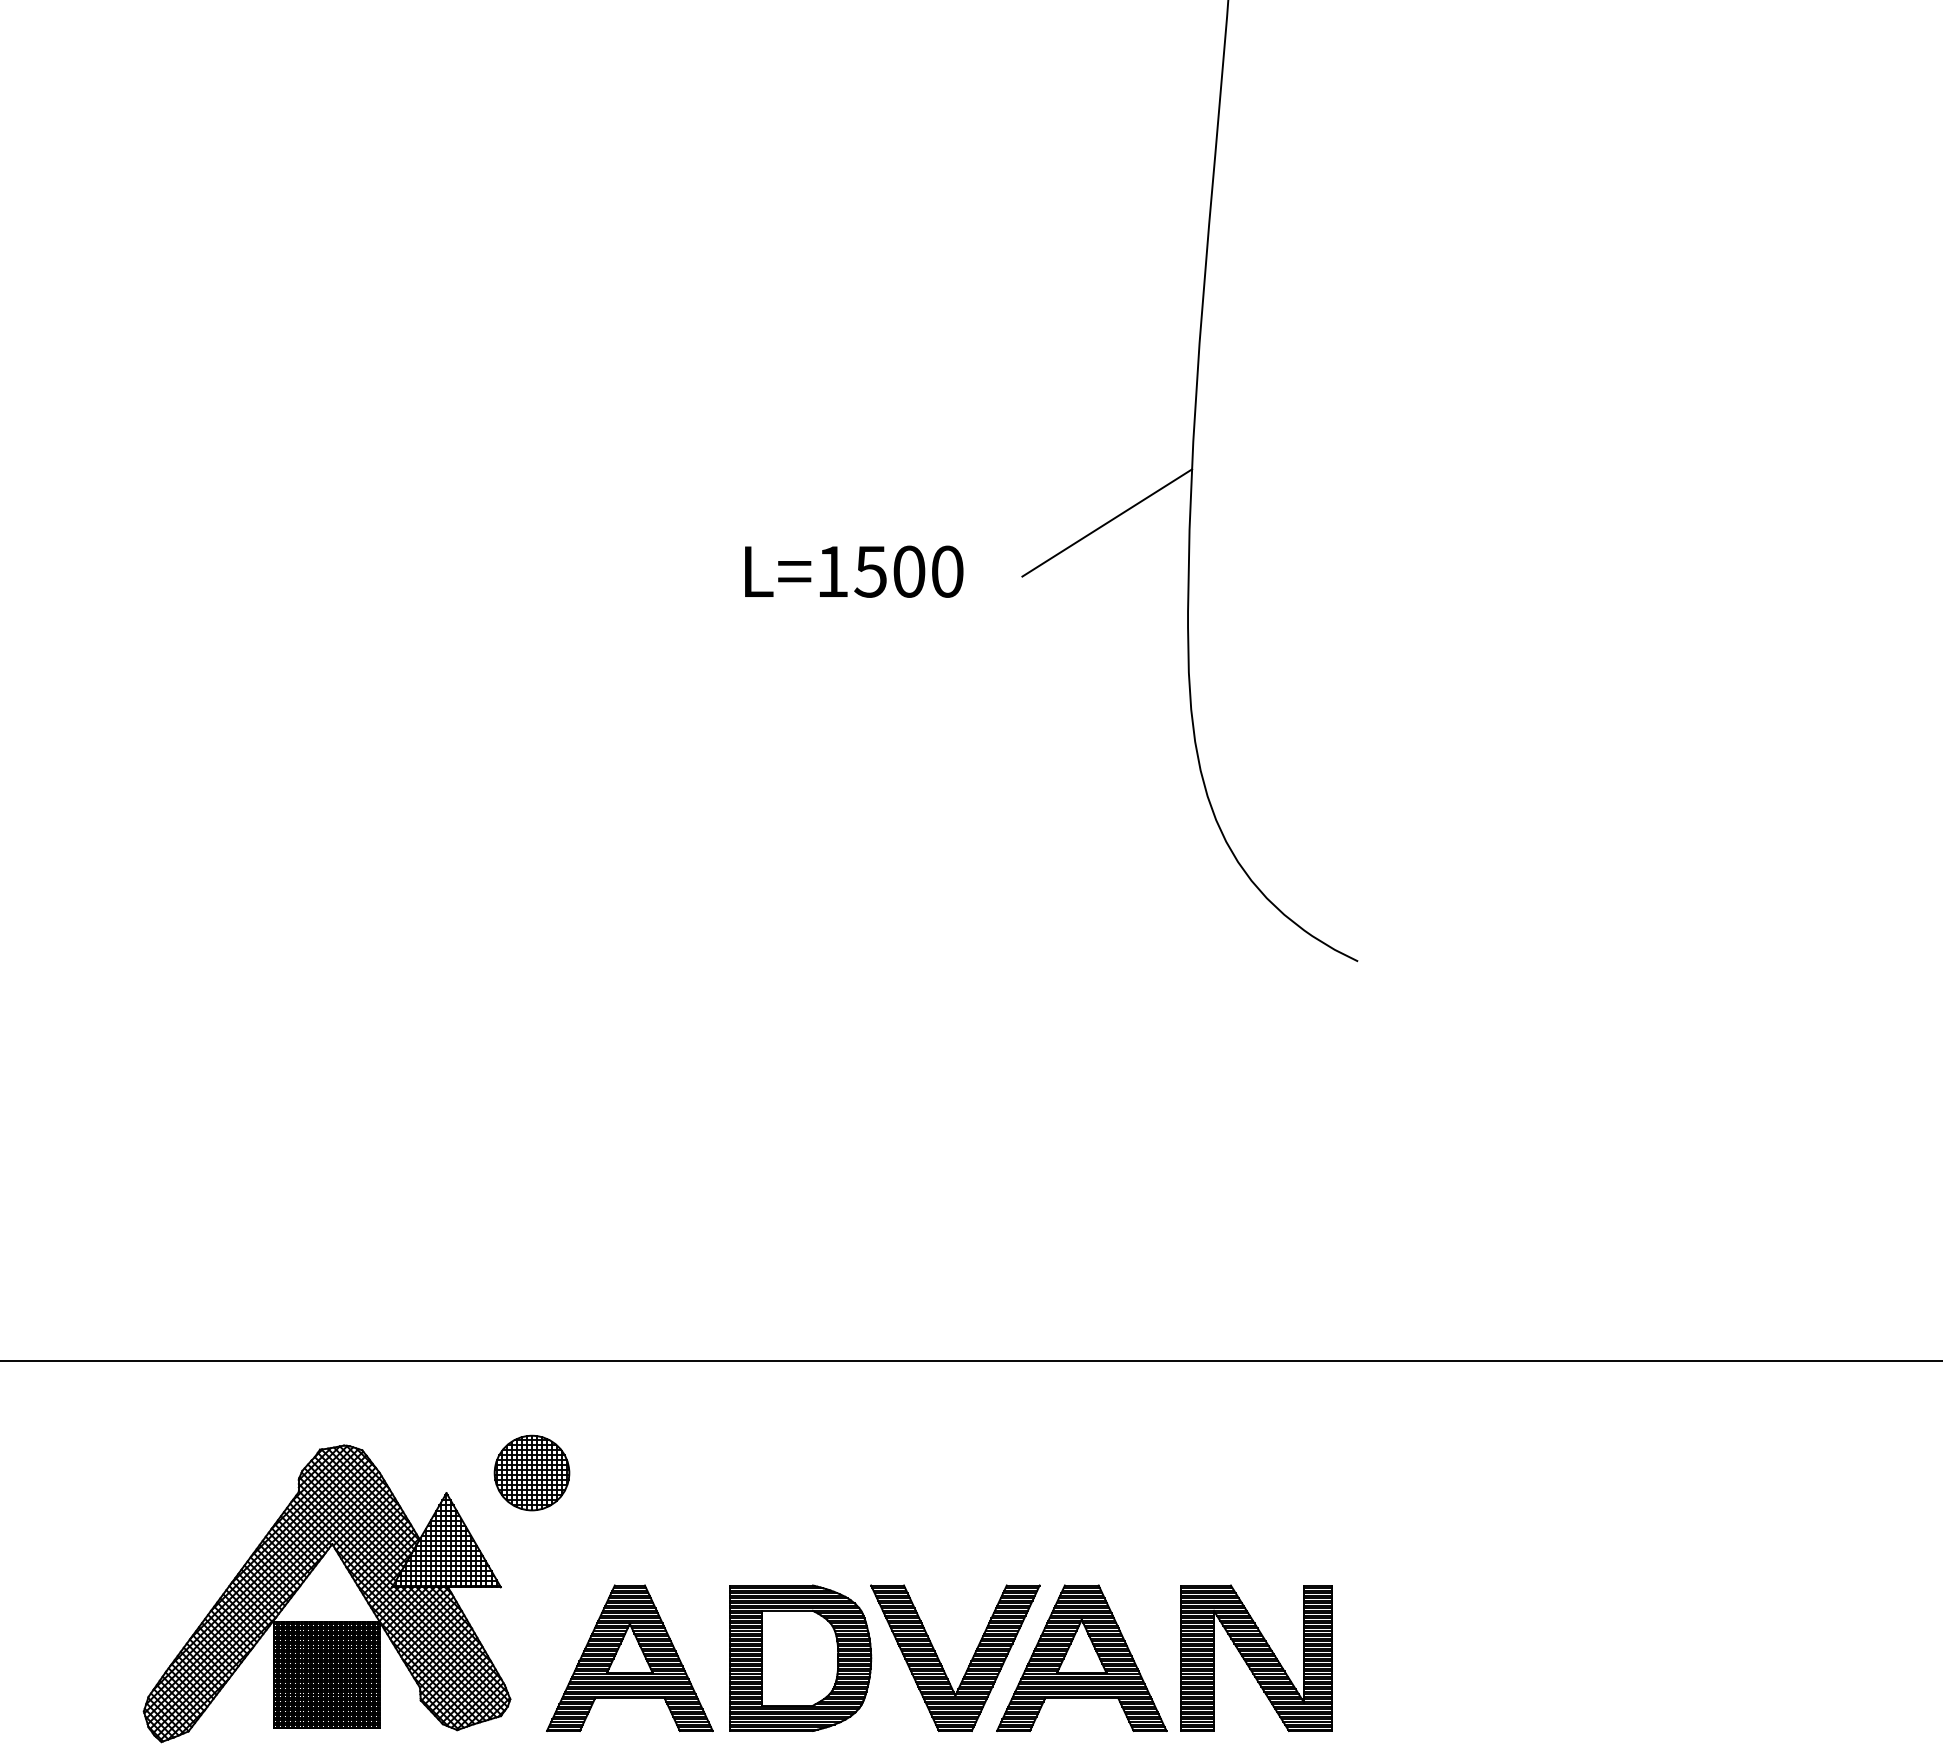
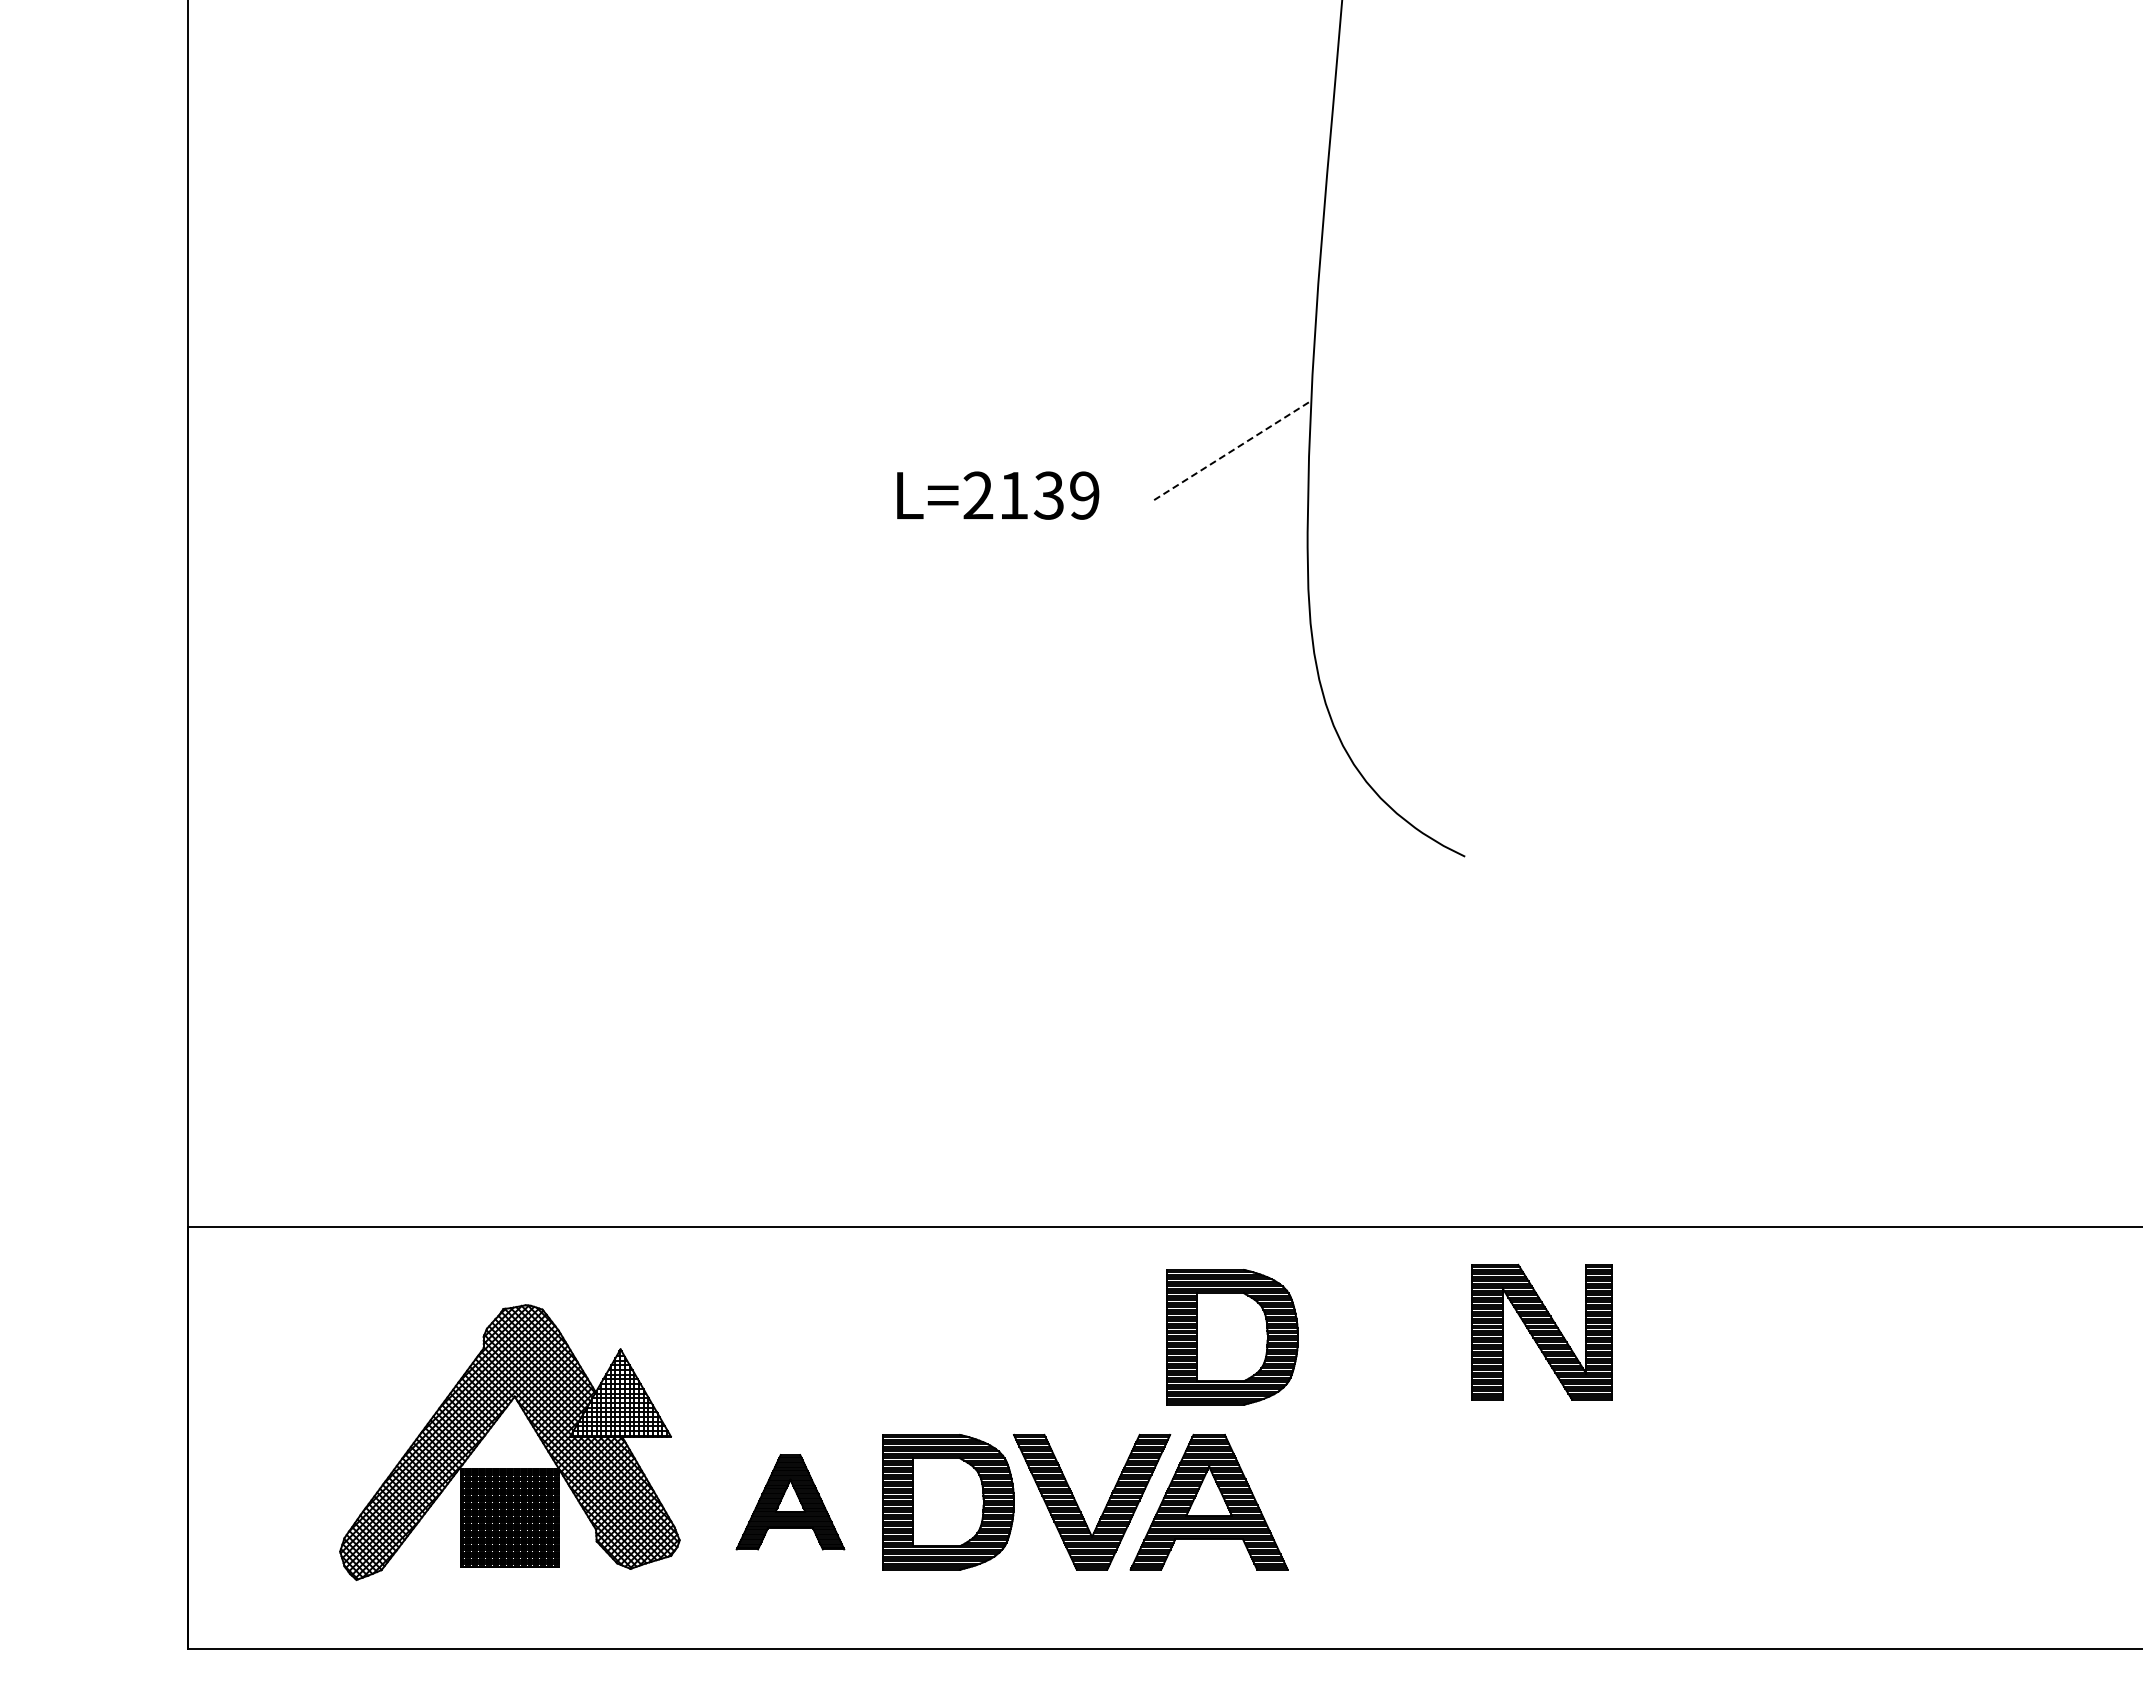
line: (1106, 523) -> (1232, 450), solid -> dashed
text: (890, 571) -> (1031, 495), L=1500 -> L=2139
part: (531, 1472) -> (699, 1330), removed
part: (1106, 1480) -> (1232, 1337), added
part: (629, 1657) -> (790, 1501), size x0.7
part: (1255, 1657) -> (1541, 1331), moved

